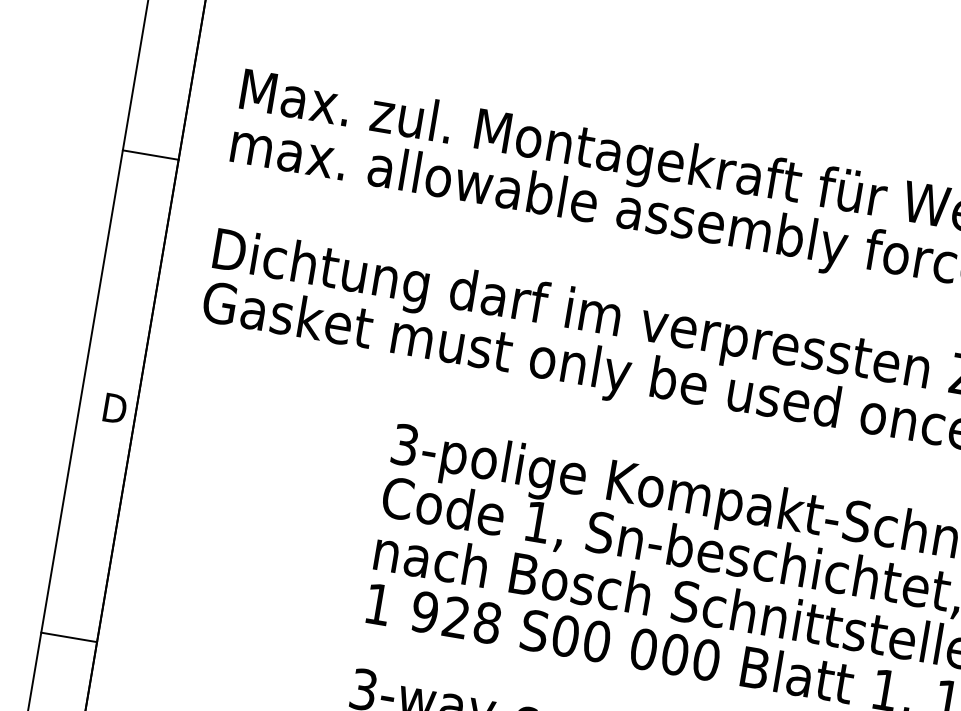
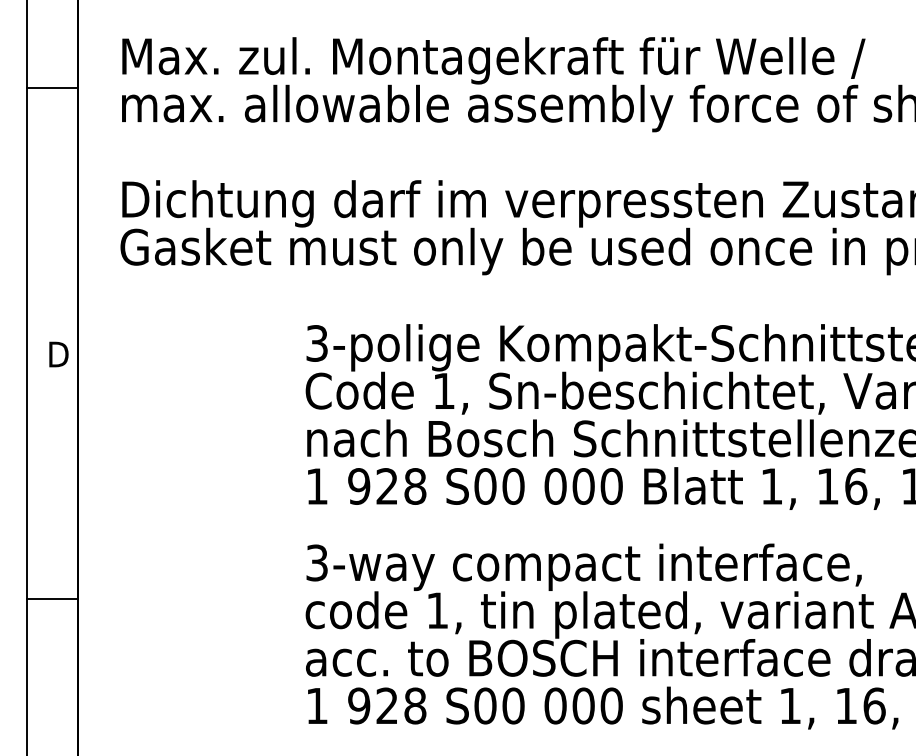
line: (150, 155) -> (52, 88), moved
line: (69, 637) -> (52, 598), moved

